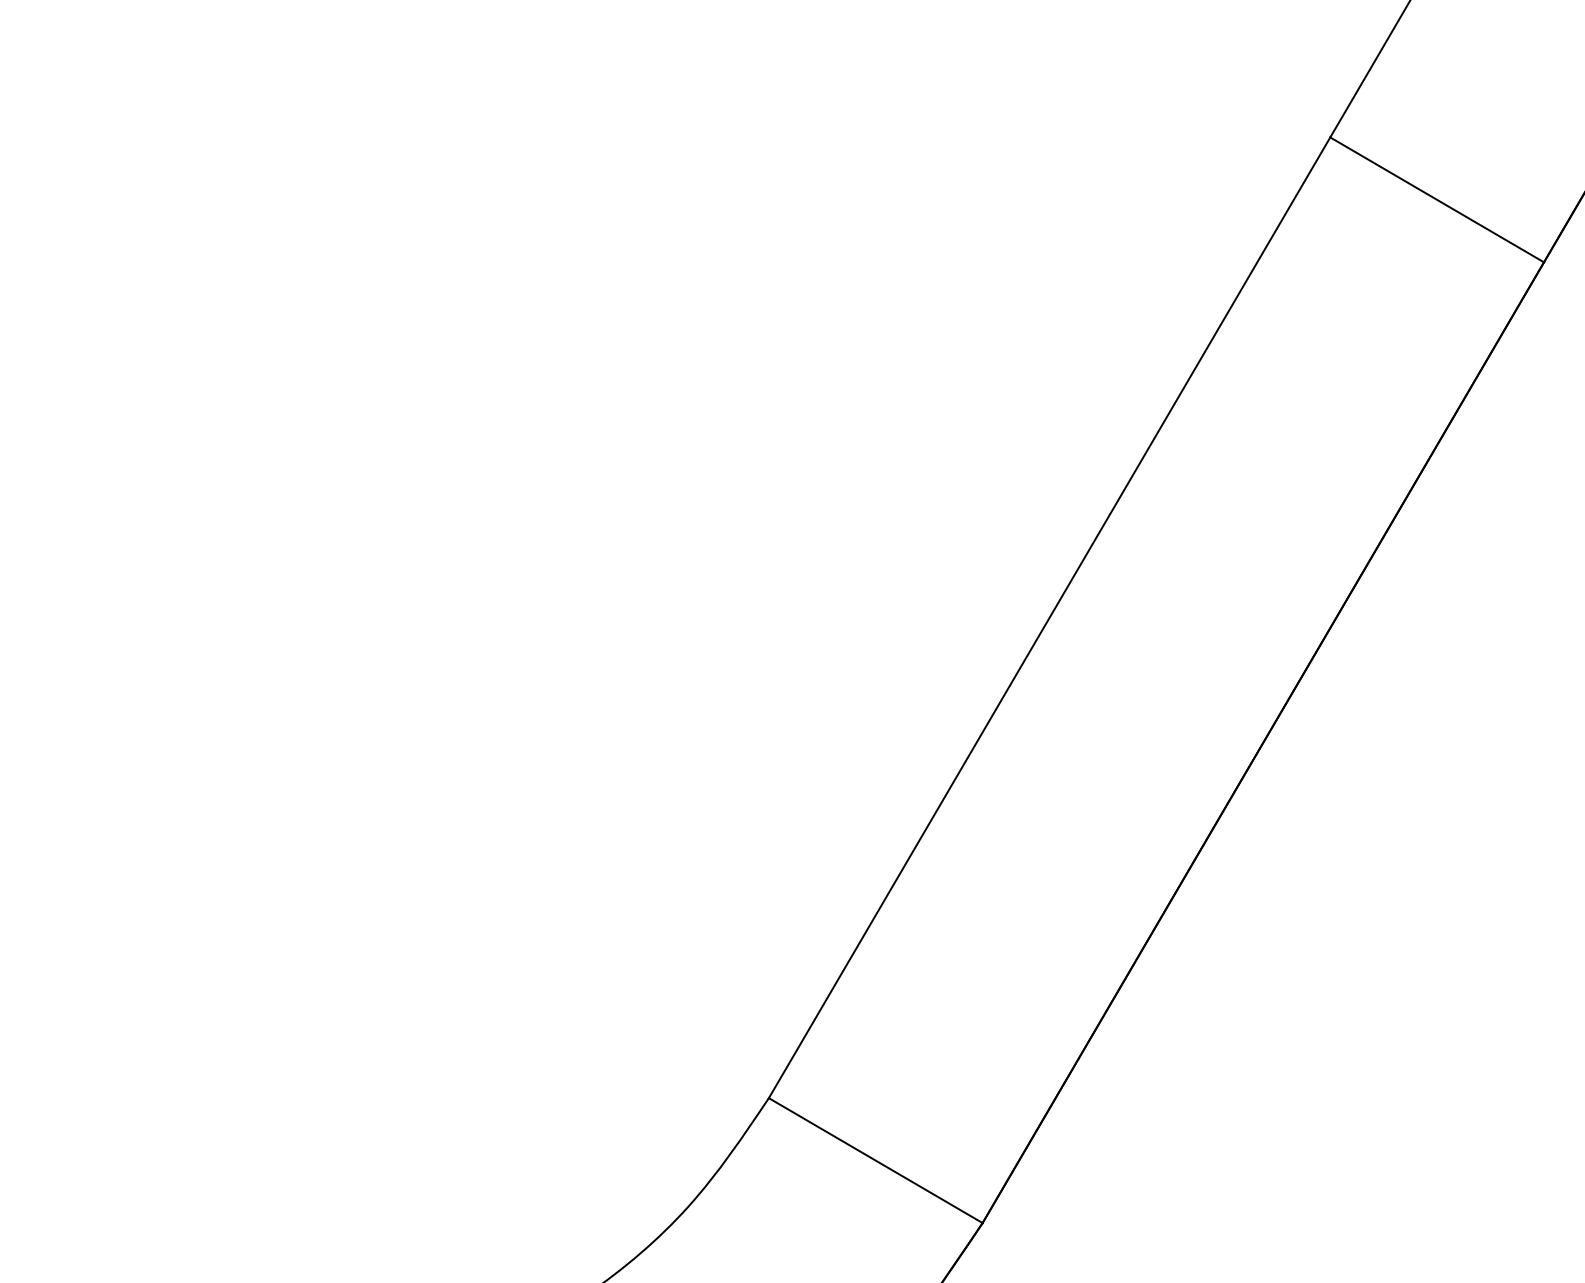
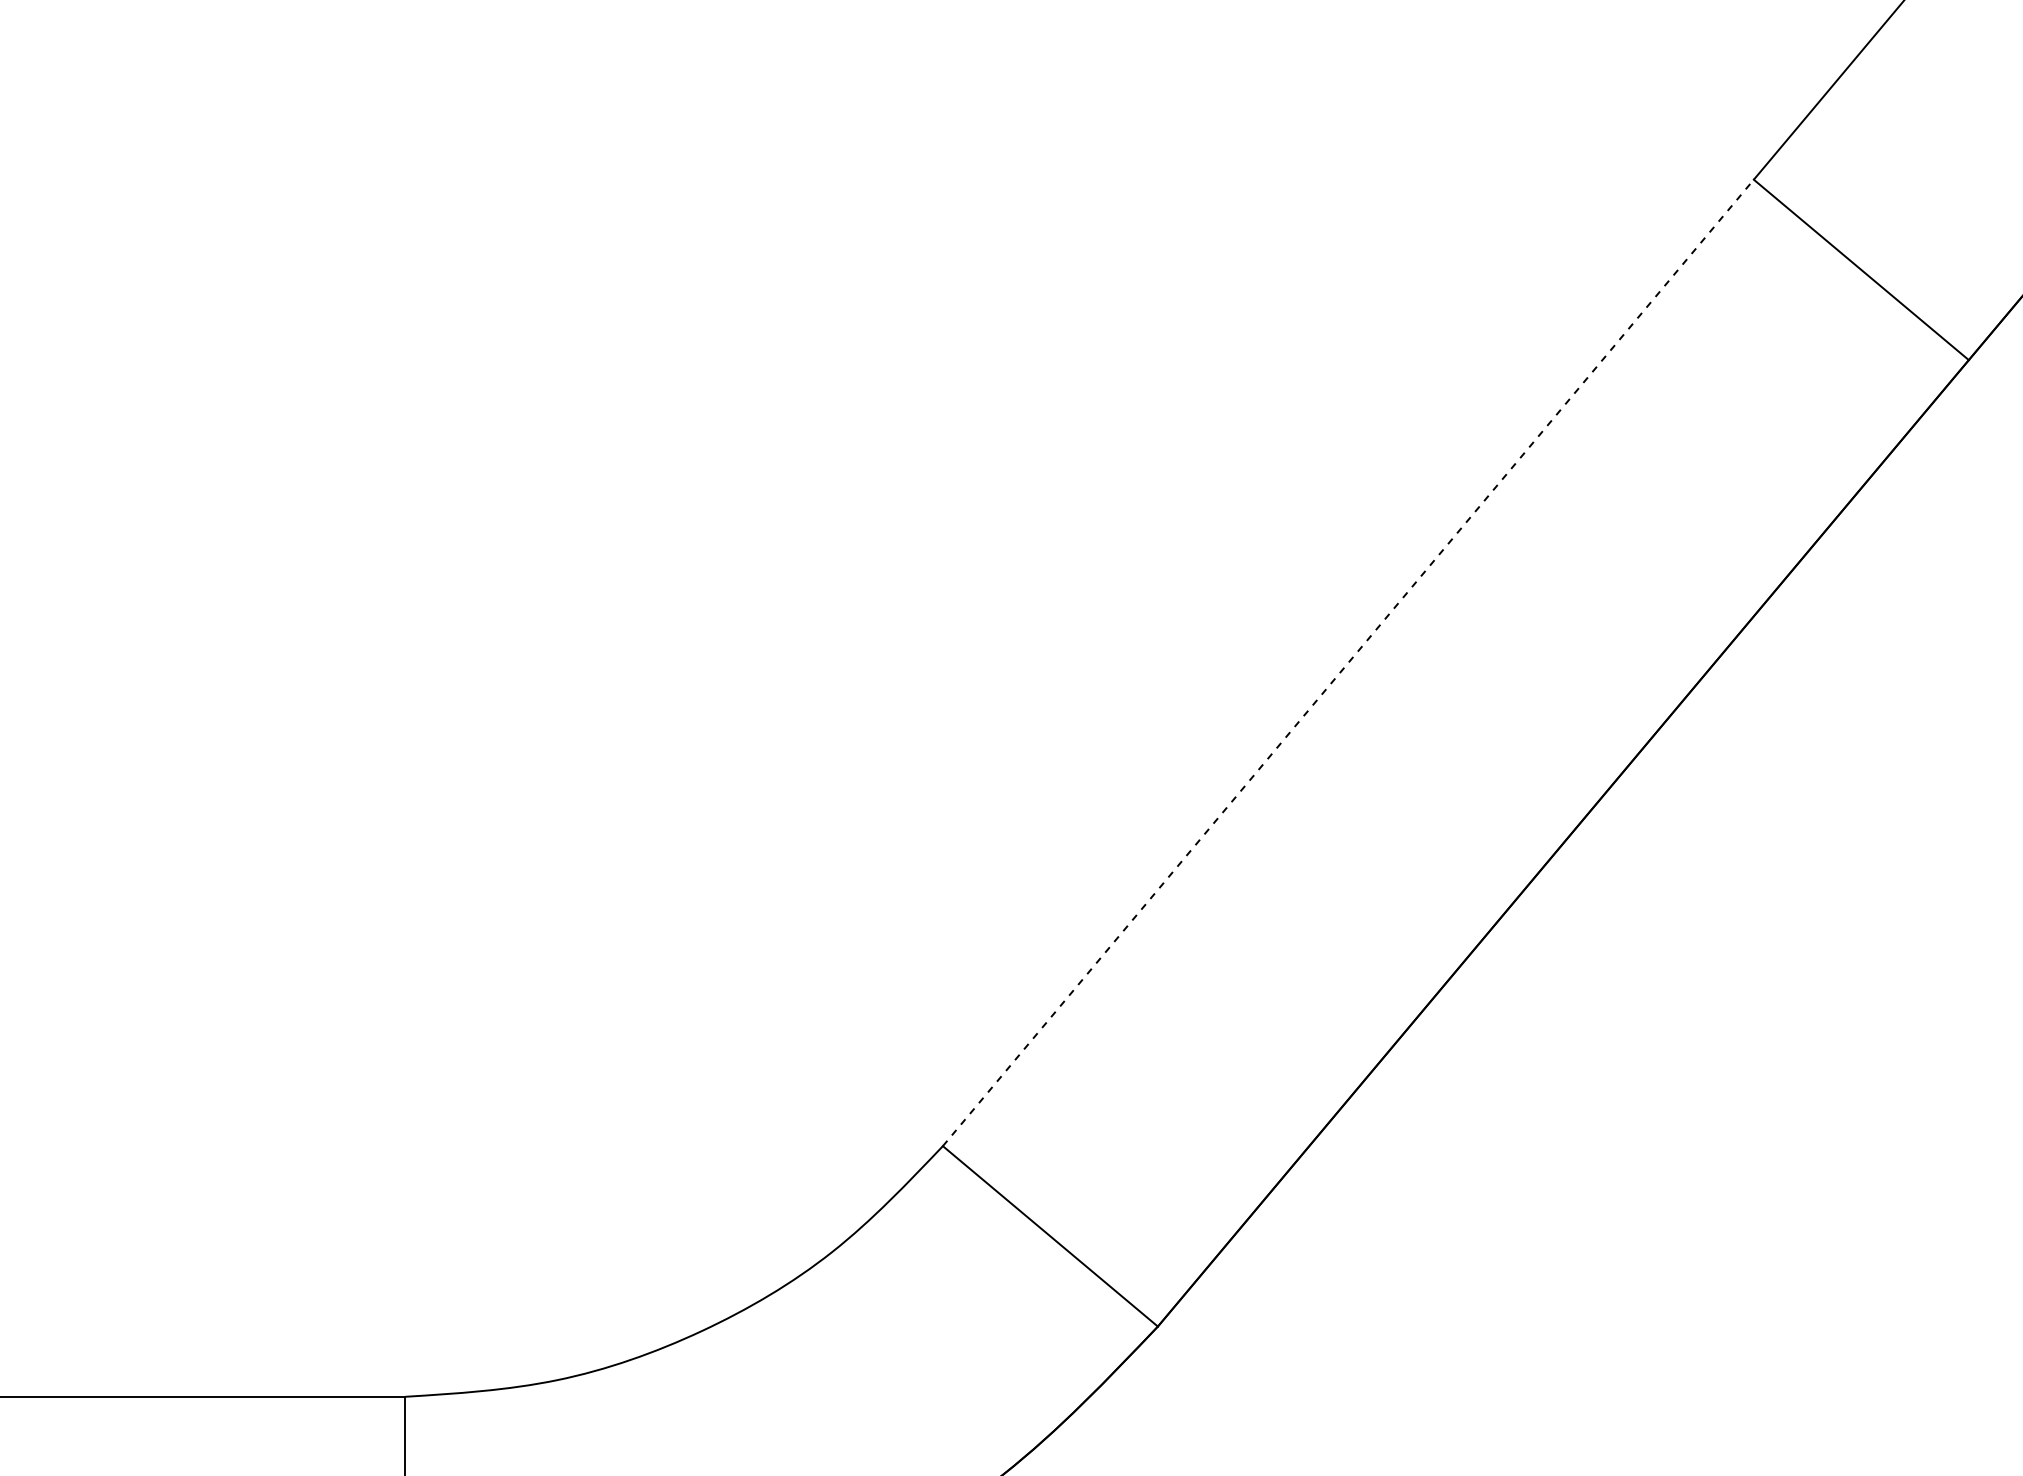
line: (1049, 617) -> (1348, 662), solid -> dashed

